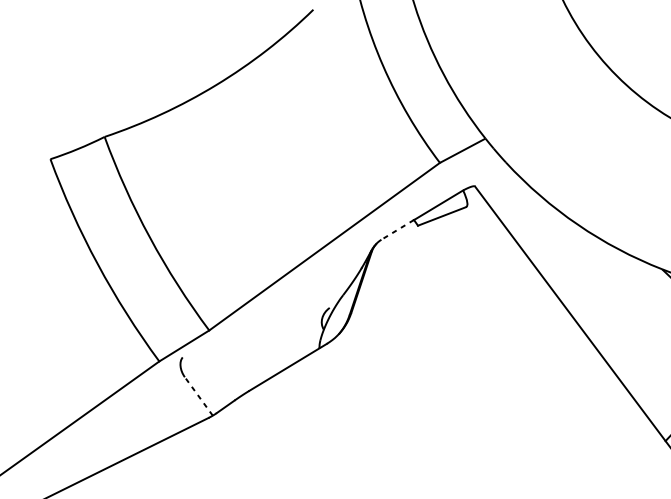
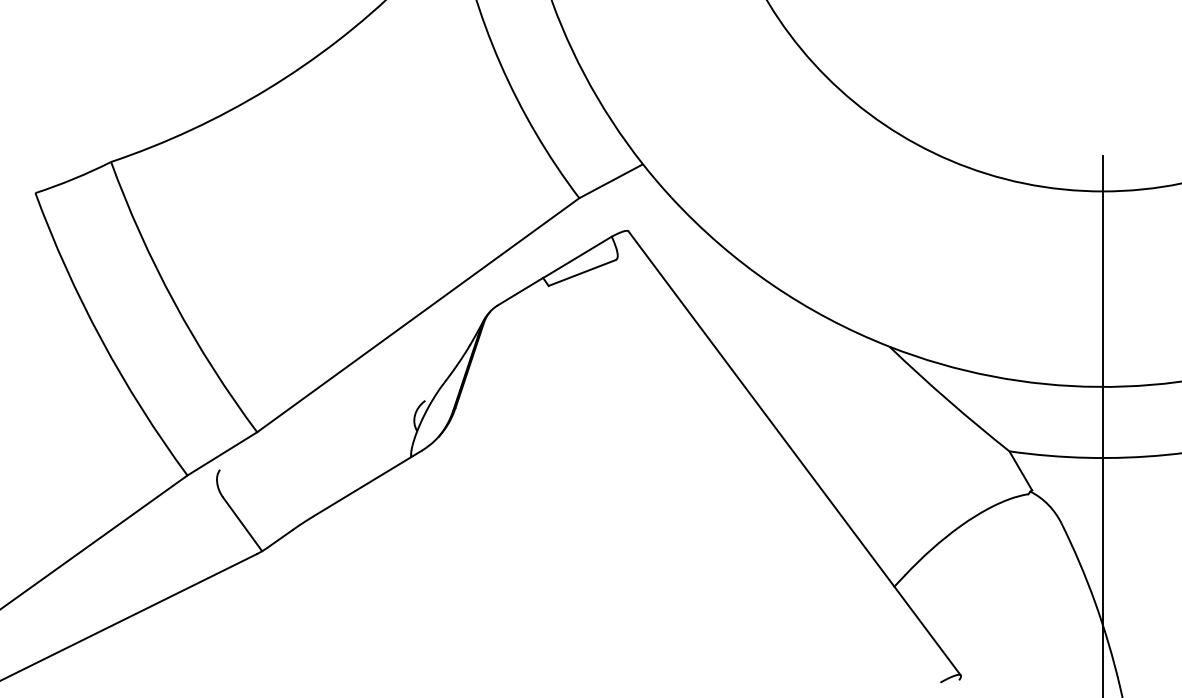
line: (397, 229) -> (520, 291), dashed -> solid
line: (198, 395) -> (242, 523), dashed -> solid

